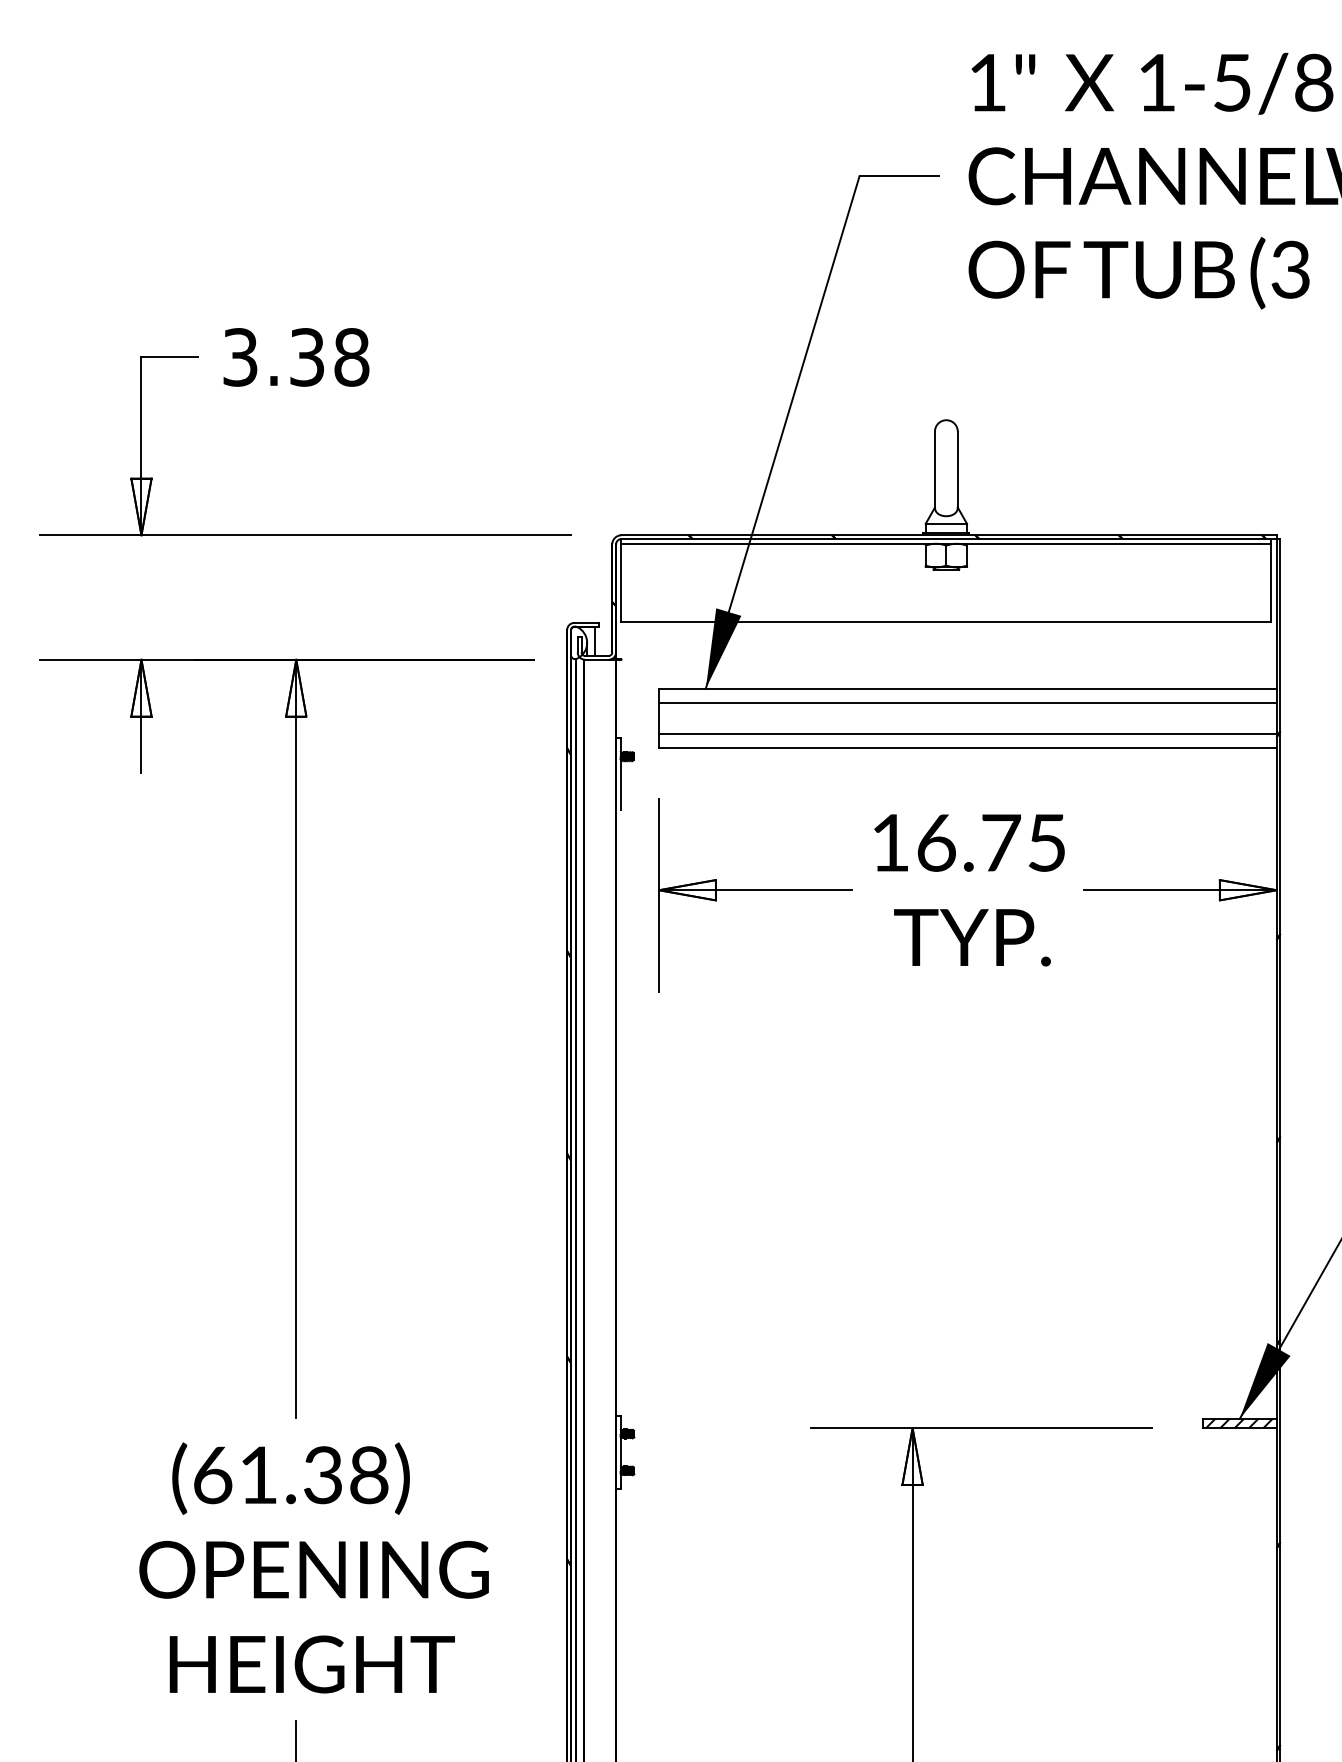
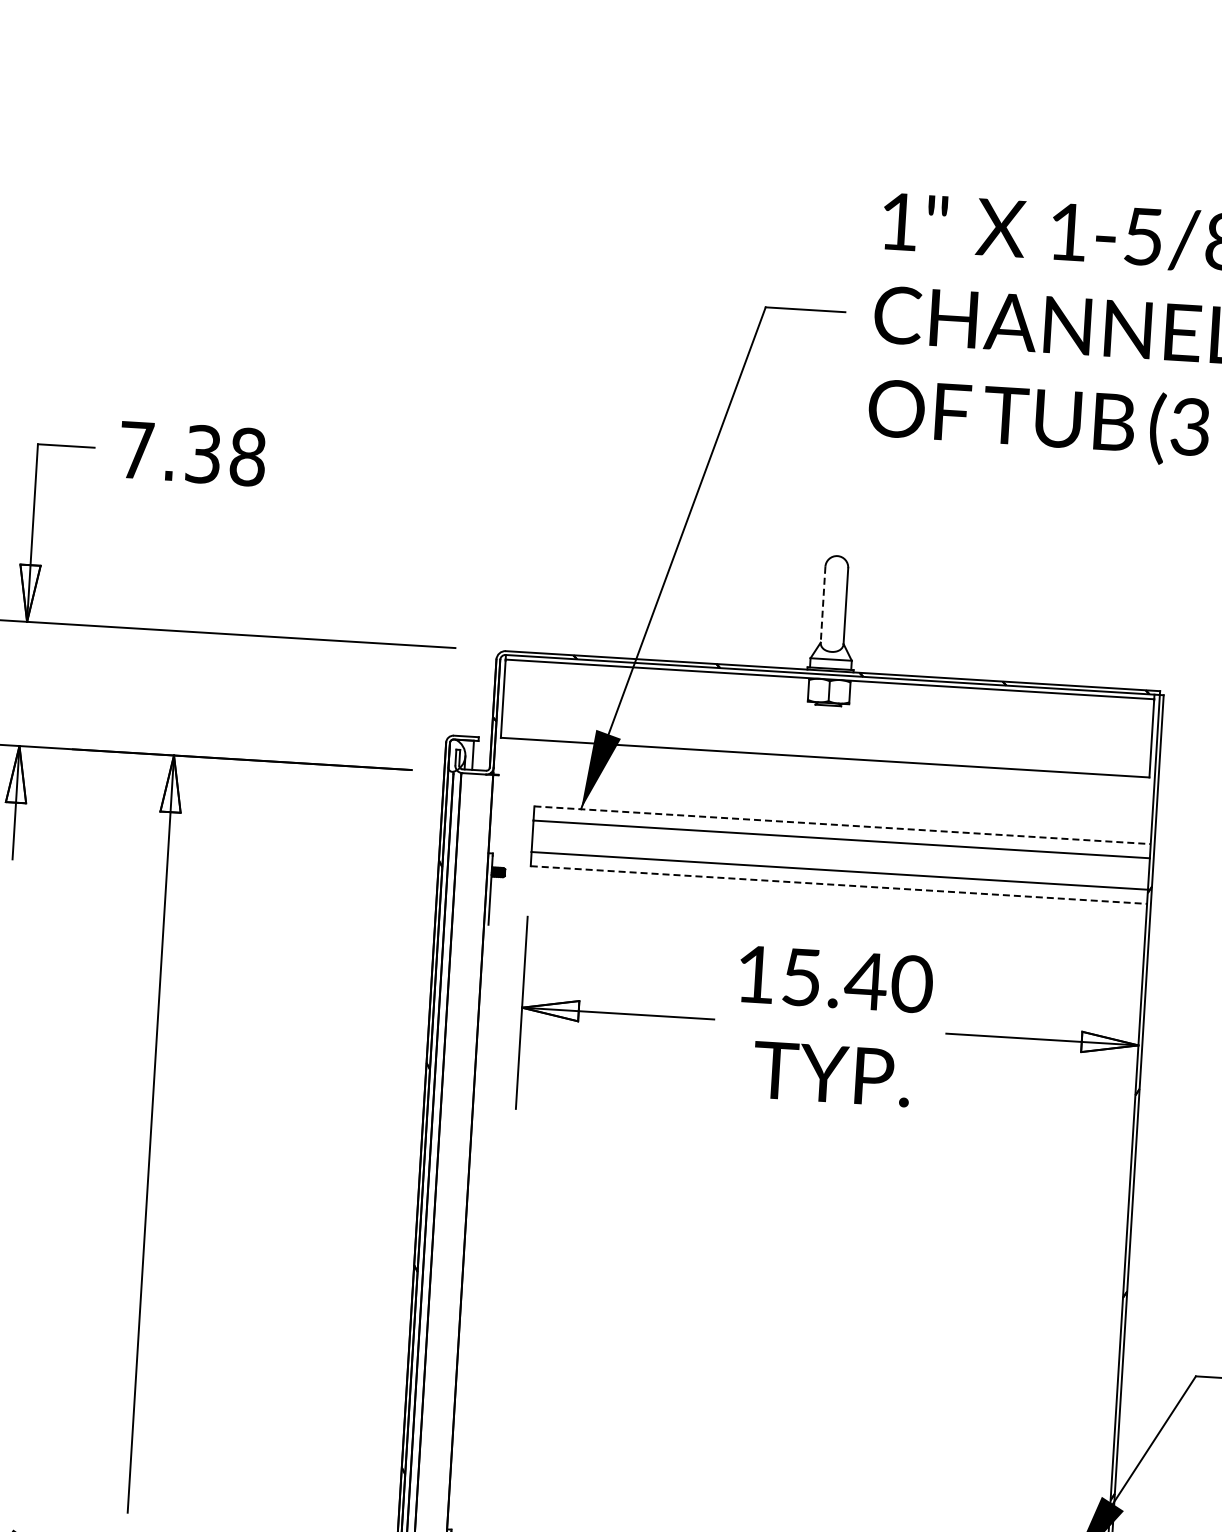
text: (240, 357) -> (136, 450), 3.38 -> 7.38
line: (934, 469) -> (822, 604), solid -> dashed
line: (967, 688) -> (842, 825), solid -> dashed
line: (967, 748) -> (838, 885), solid -> dashed
text: (992, 842) -> (857, 980), 16.75 -> 15.40

